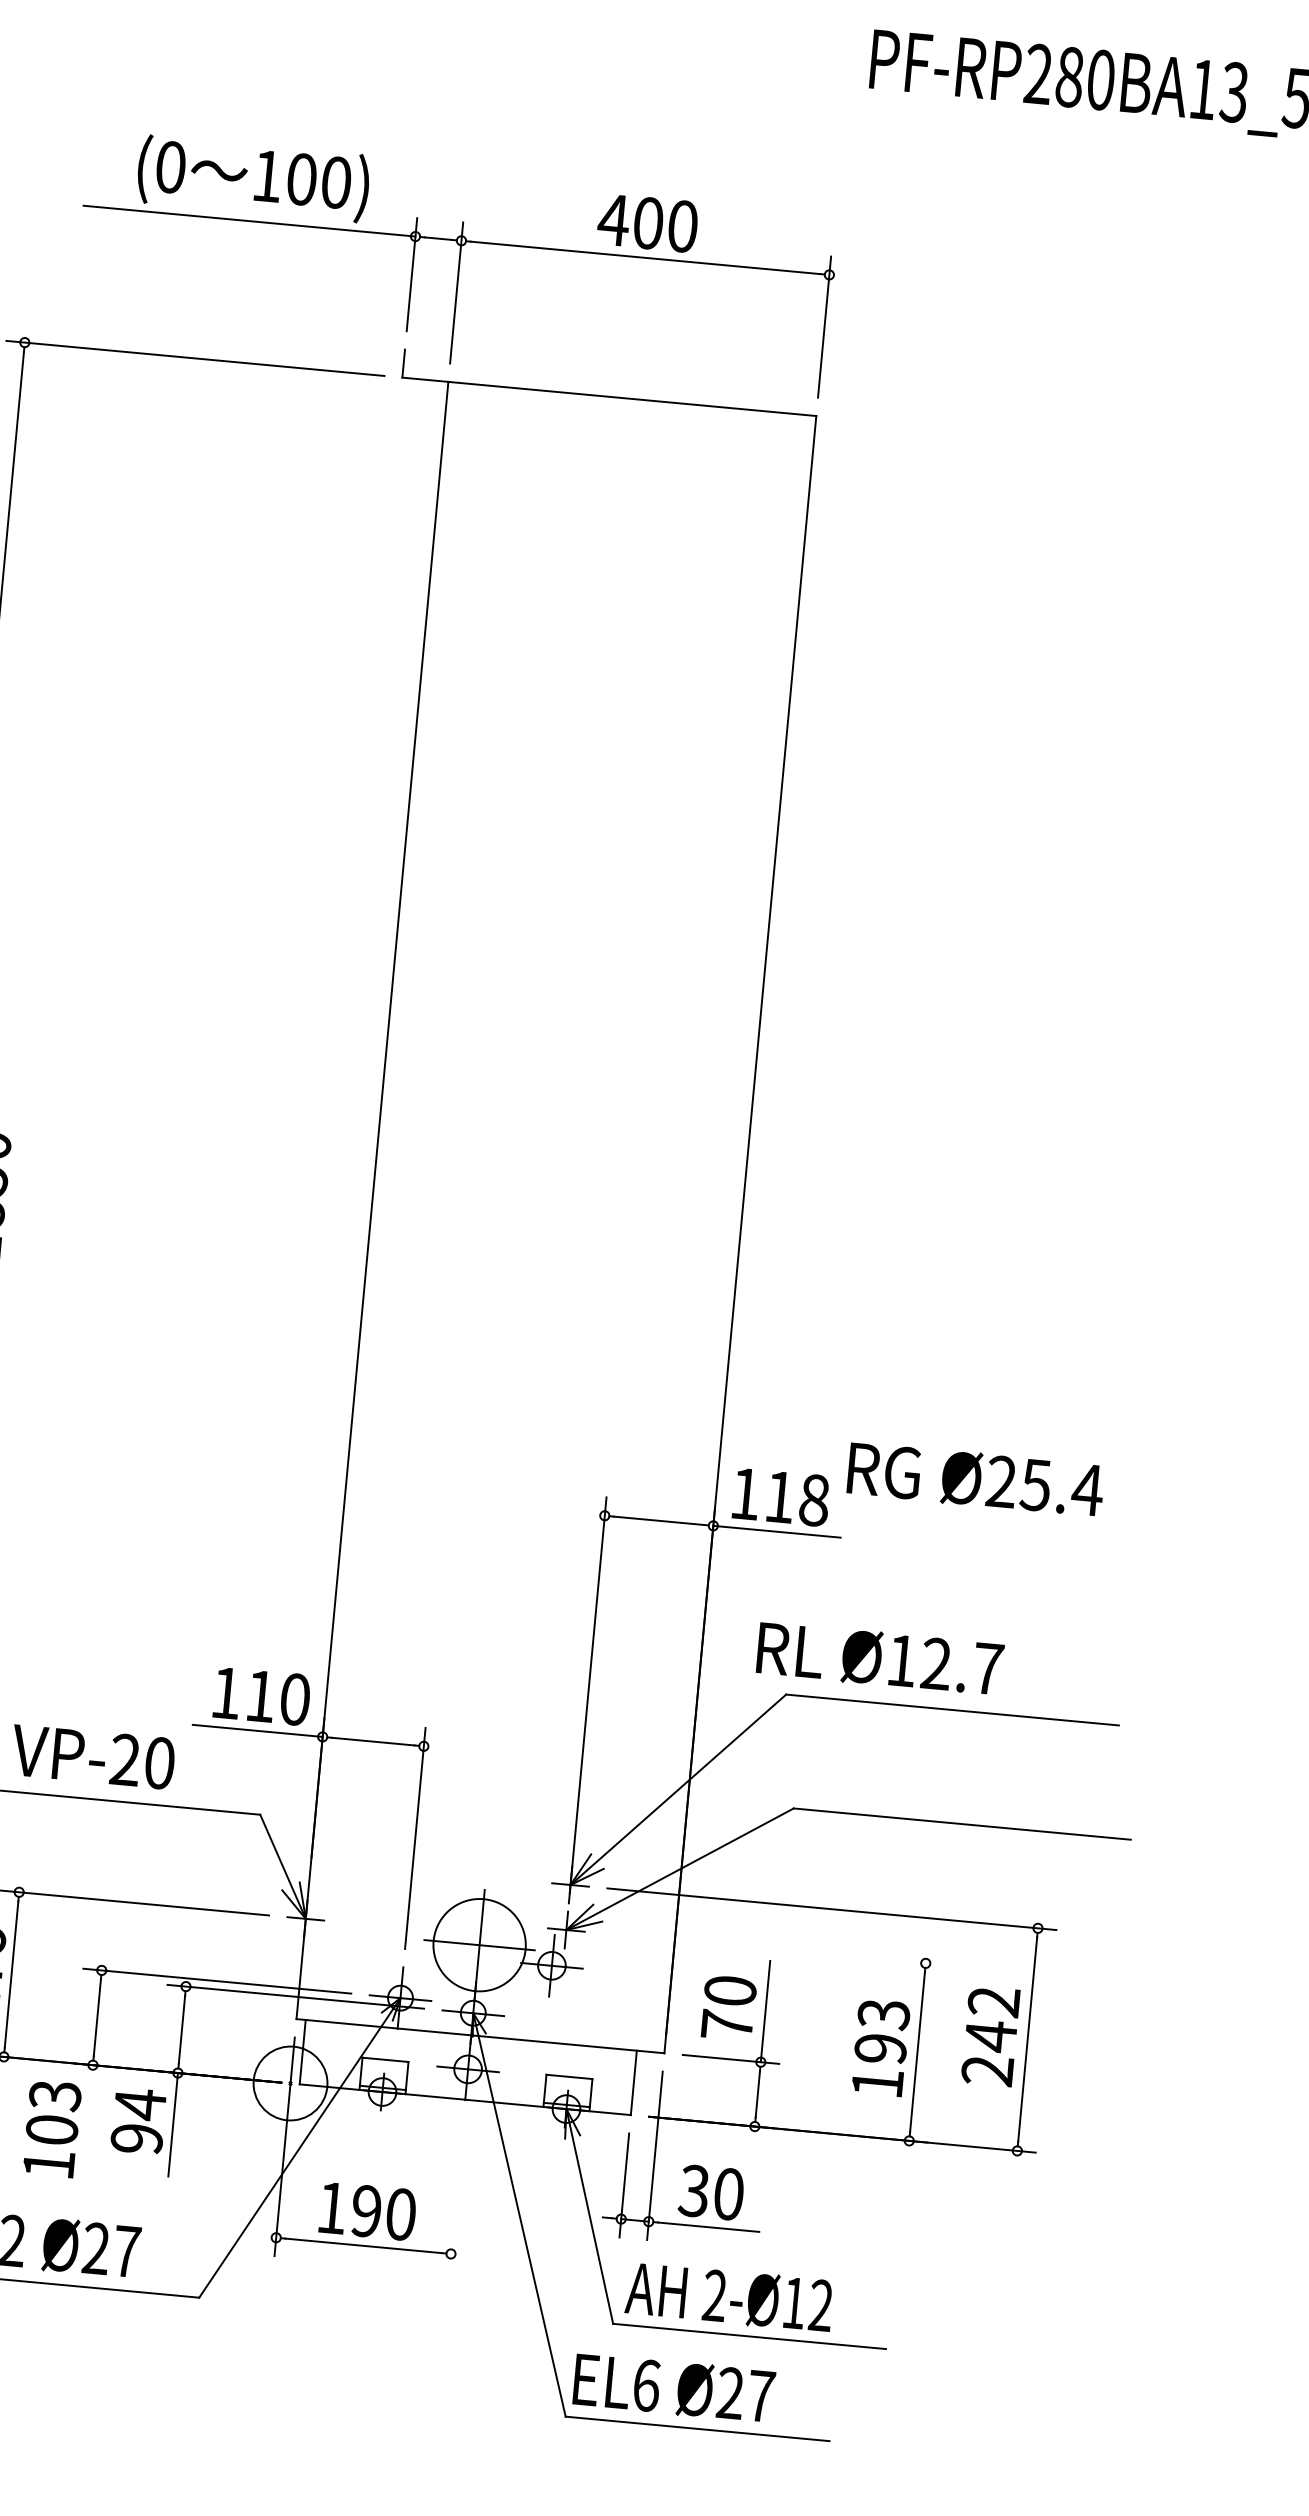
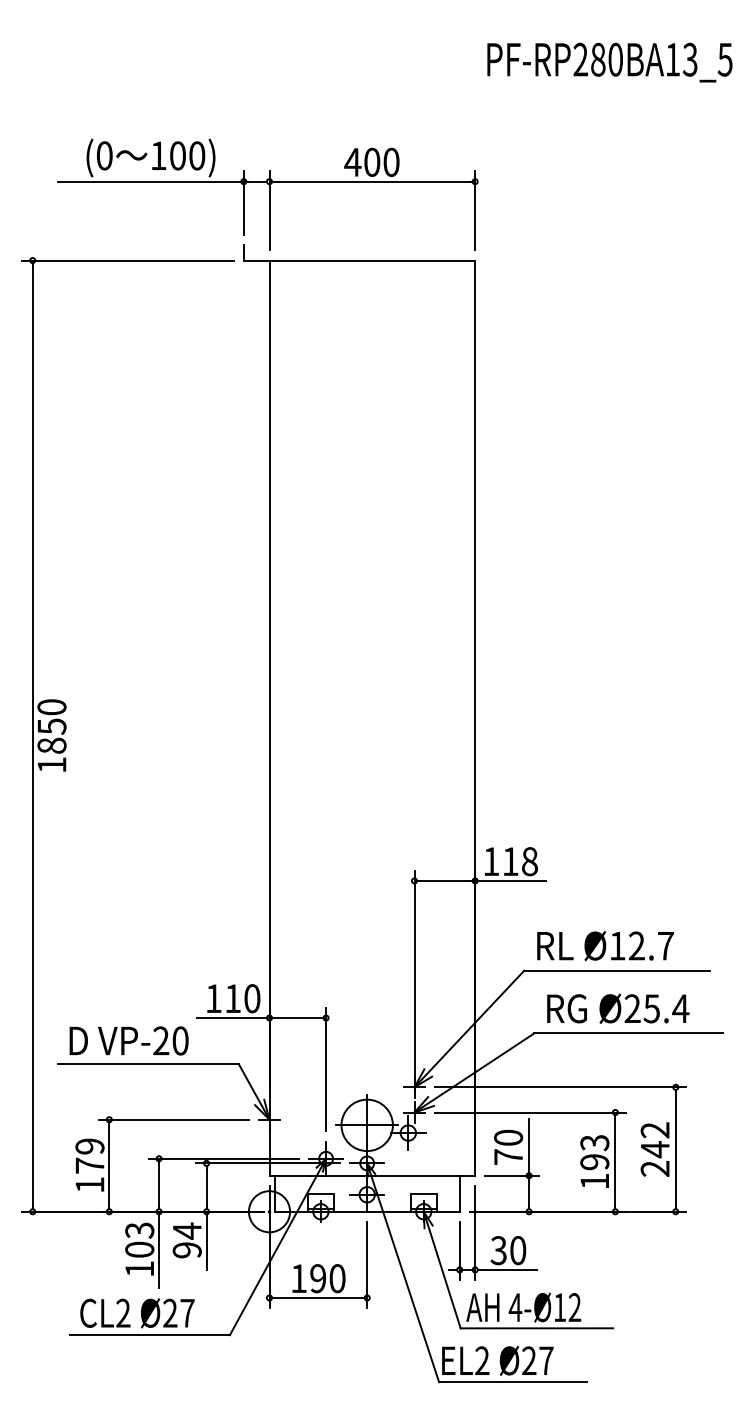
text: (976, 1479) -> (618, 1008), moved
text: (880, 1657) -> (605, 945), moved
line: (773, 1949) -> (530, 1112), added
line: (87, 2132) -> (159, 1249), added
line: (456, 2195) -> (367, 1265), added
text: (714, 2295) -> (515, 1307), 2-Ø12 -> 4-Ø12
text: (646, 2384) -> (482, 1360), EL6 -> EL2

